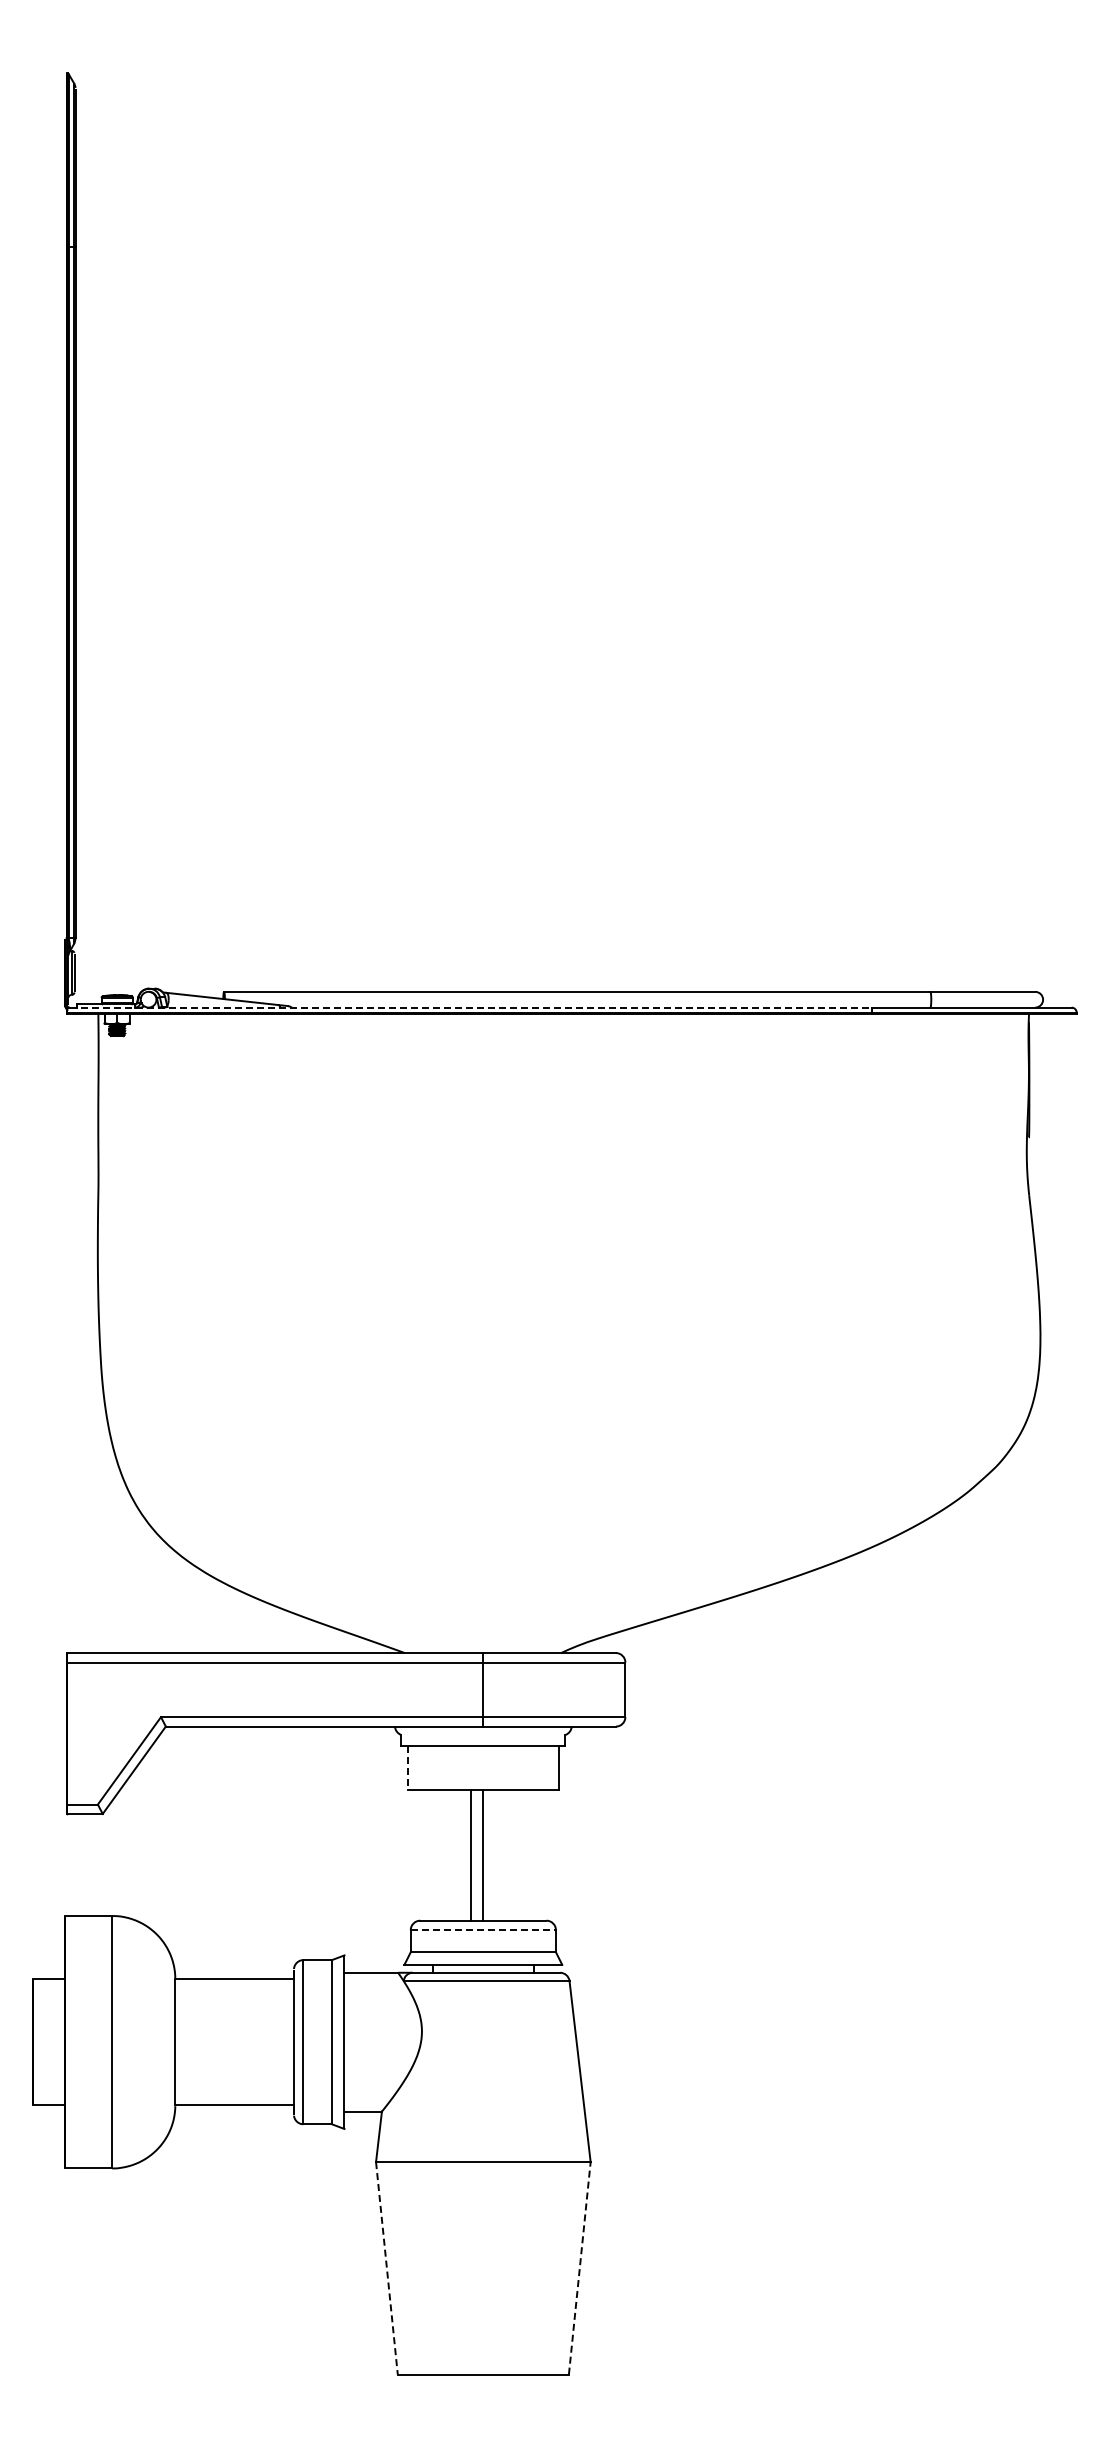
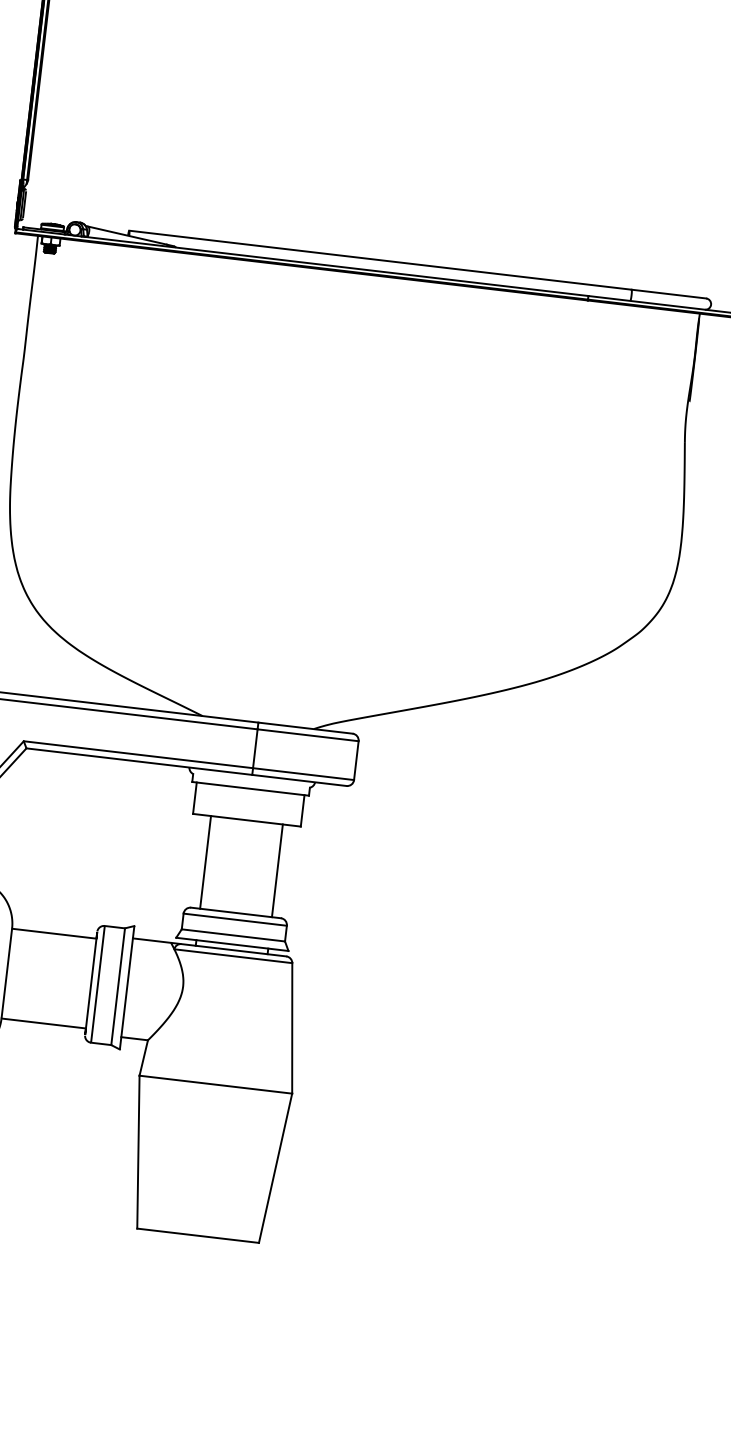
line: (470, 1007) -> (303, 262), dashed -> solid
line: (407, 1768) -> (194, 798), dashed -> solid
line: (470, 1855) -> (277, 870), moved
line: (482, 1855) -> (205, 862), moved
line: (483, 1930) -> (235, 919), dashed -> solid
line: (386, 2268) -> (138, 1152), dashed -> solid
line: (579, 2268) -> (275, 1168), dashed -> solid

